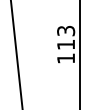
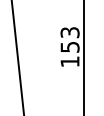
text: (66, 44) -> (70, 46), 113 -> 153

